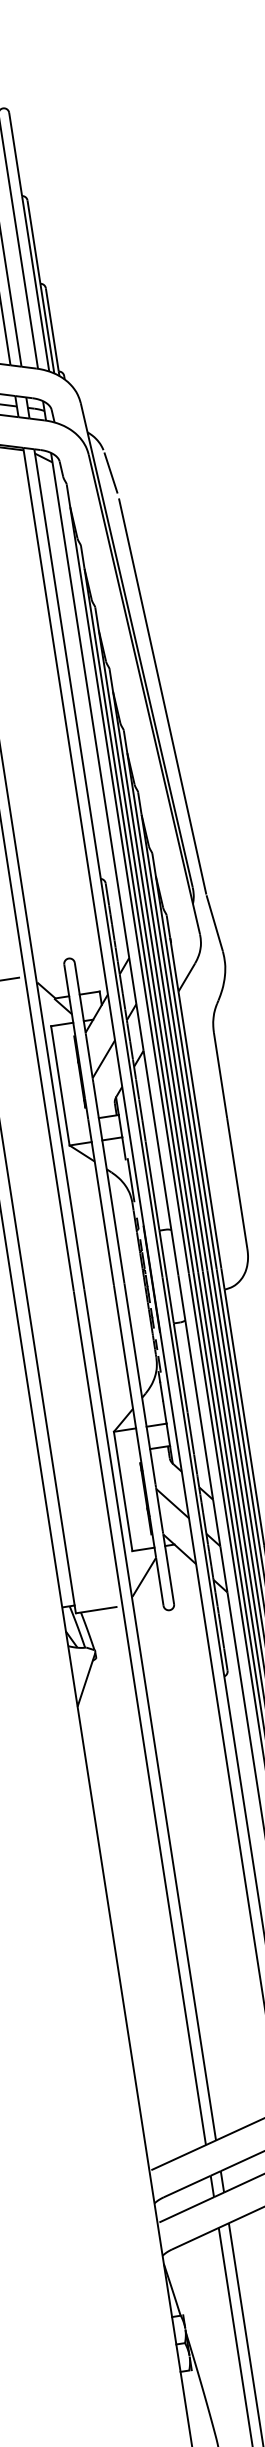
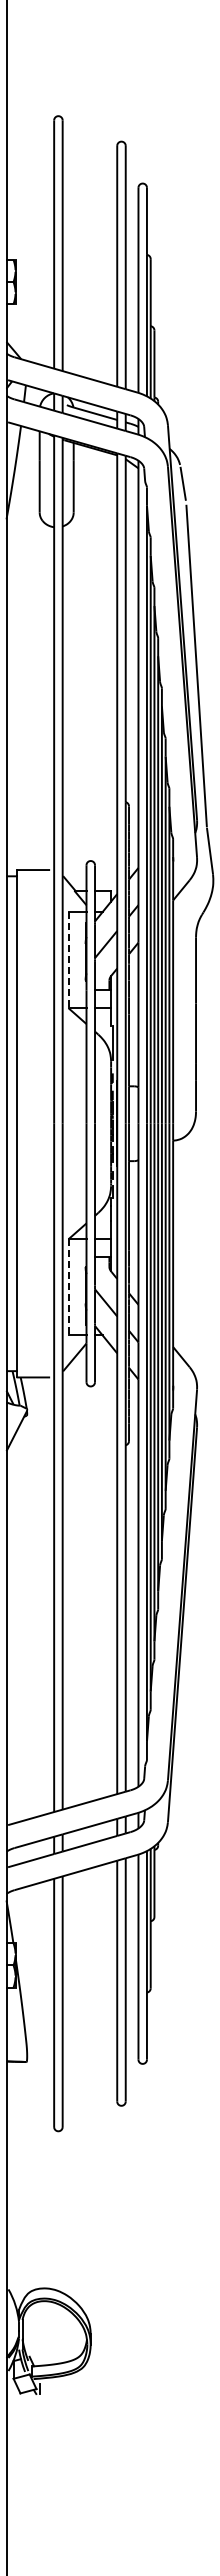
line: (60, 1086) -> (68, 960), solid -> dashed
line: (123, 1491) -> (68, 1287), solid -> dashed

